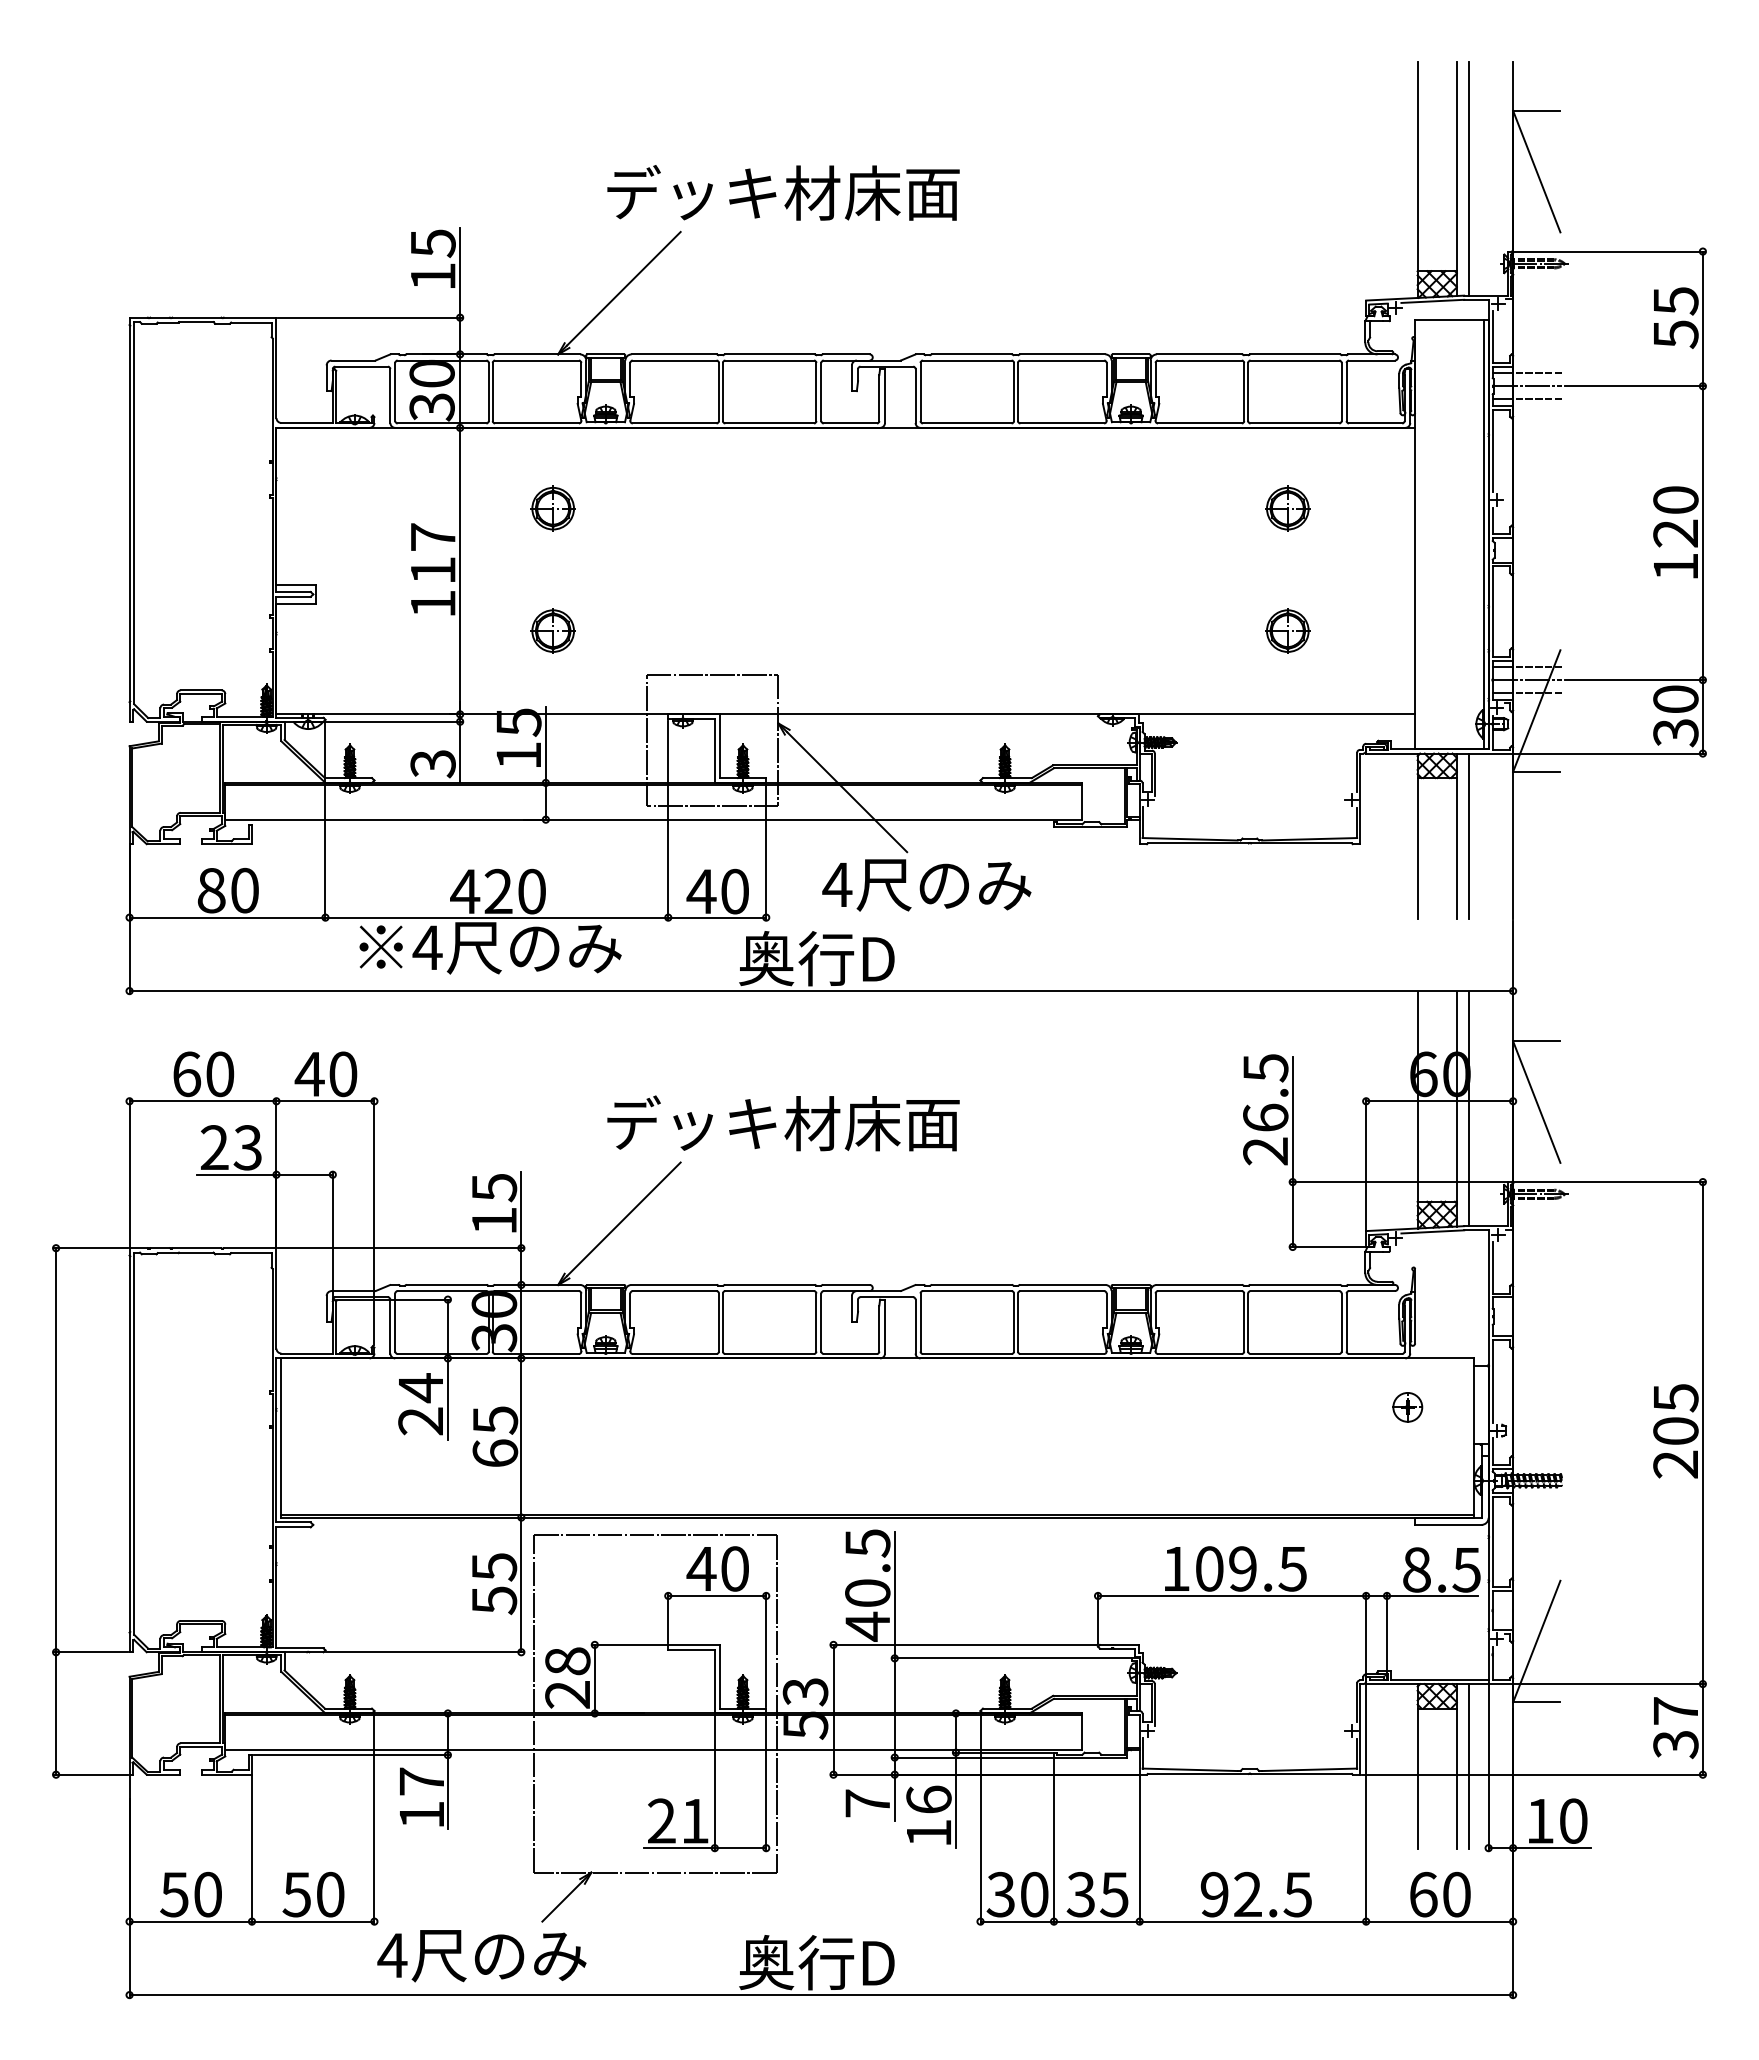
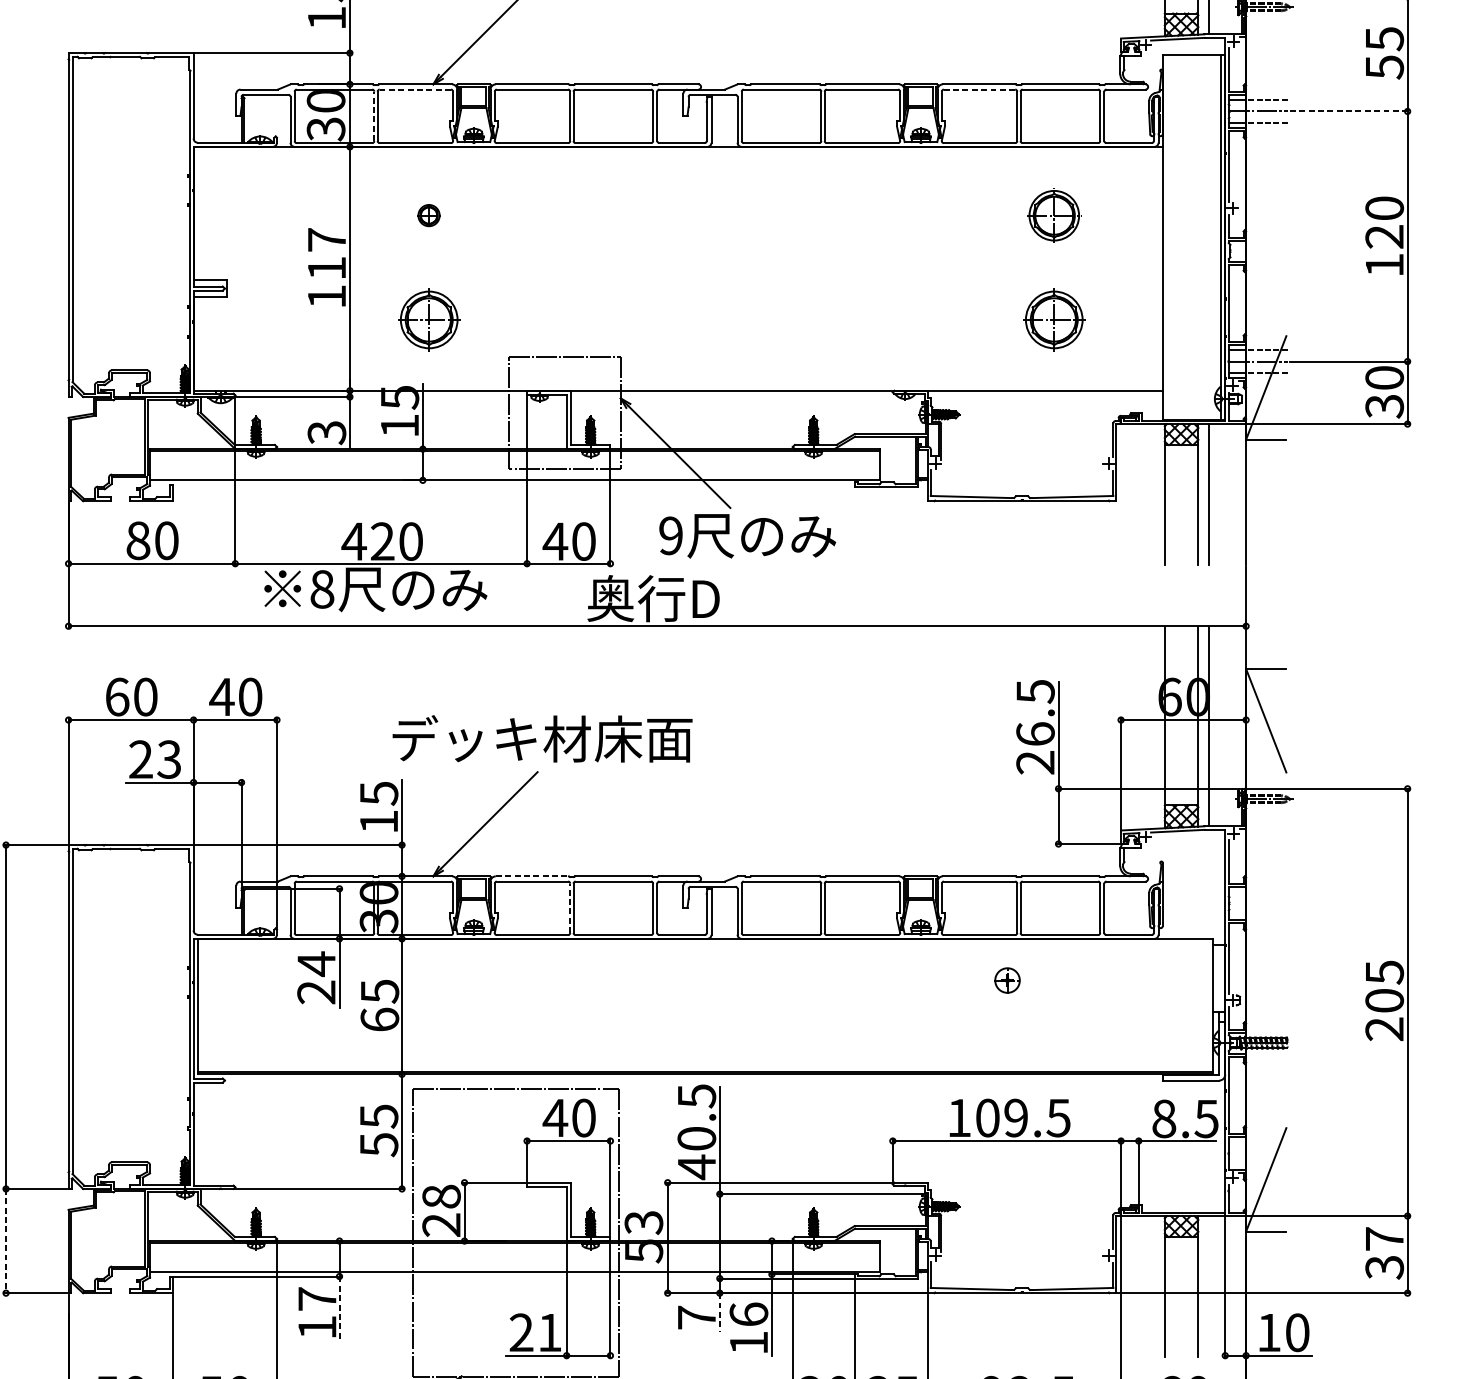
line: (537, 360) -> (415, 89), solid -> dashed
line: (1199, 360) -> (979, 89), solid -> dashed
line: (1635, 386) -> (1350, 111), solid -> dashed
line: (488, 391) -> (374, 115), solid -> dashed
part: (552, 508) -> (428, 215), size x0.6
part: (1287, 508) -> (1054, 215), size x1.4
part: (552, 630) -> (428, 319), size x1.6
part: (1287, 630) -> (1054, 319), size x1.6
text: (837, 884) -> (671, 535), 4 -> 9
text: (427, 947) -> (322, 589), 4 -> 8
text: (783, 1123) -> (542, 738), moved
line: (674, 1284) -> (532, 875), solid -> dashed
line: (718, 1322) -> (569, 908), solid -> dashed
part: (1407, 1407) -> (1007, 980), moved
line: (56, 1713) -> (6, 1241), solid -> dashed
line: (1469, 1766) -> (1208, 1286), removed
line: (447, 1791) -> (339, 1307), solid -> dashed
line: (894, 1798) -> (719, 1313), solid -> dashed

